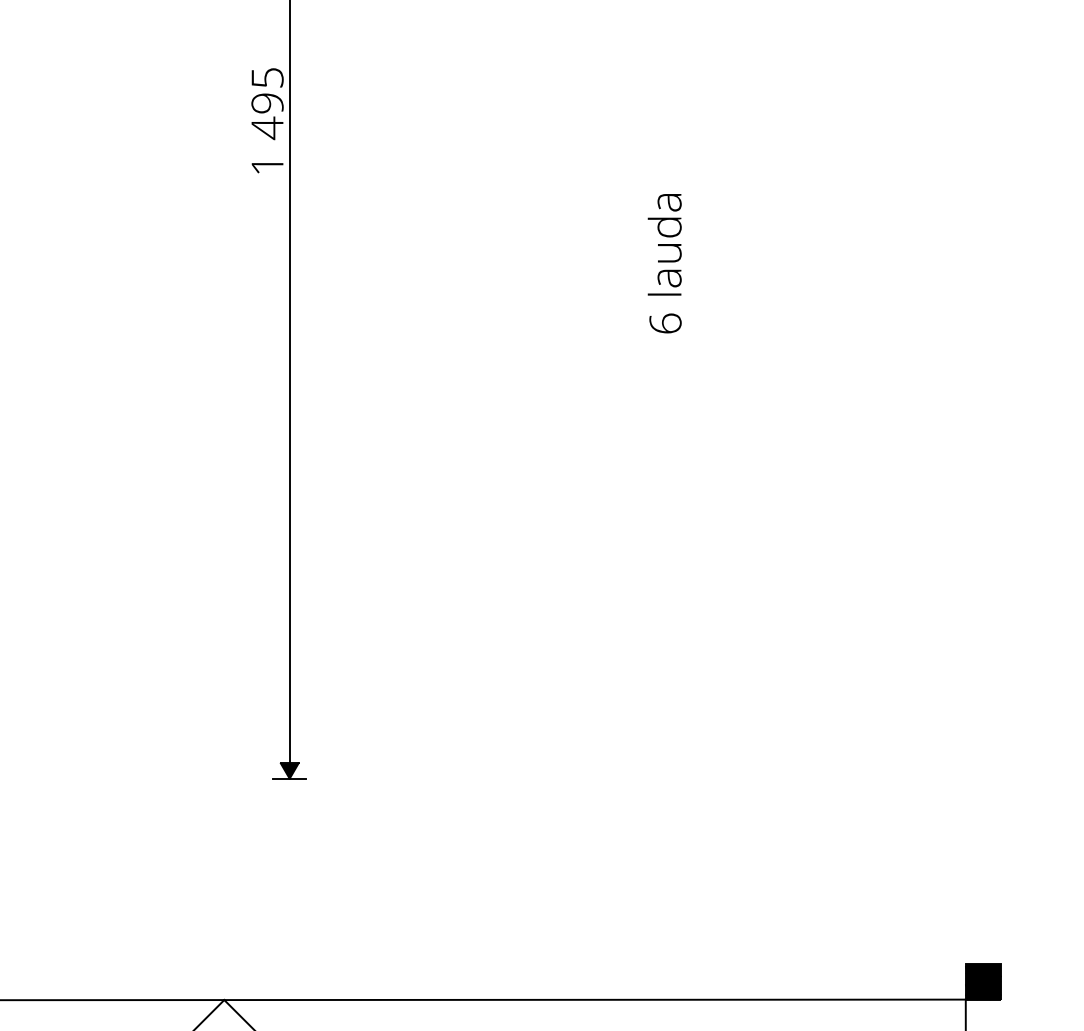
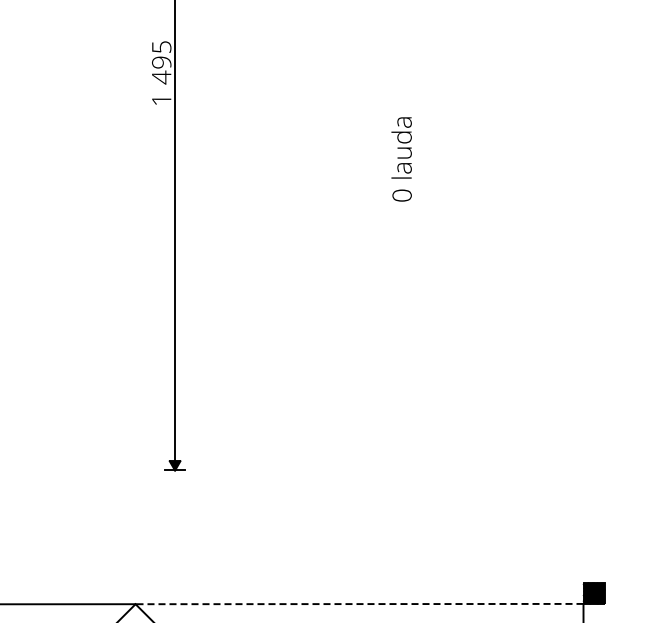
text: (664, 323) -> (401, 195), 6 -> 0
line: (594, 1000) -> (359, 604), solid -> dashed

